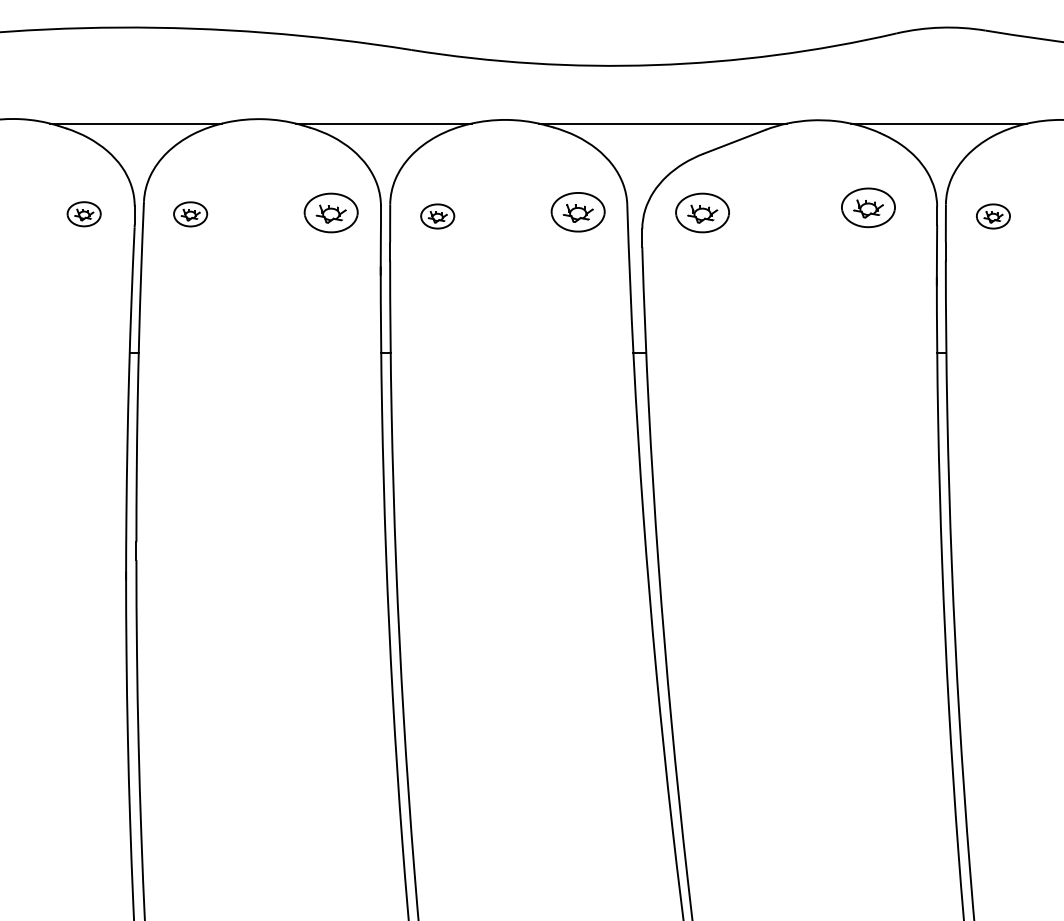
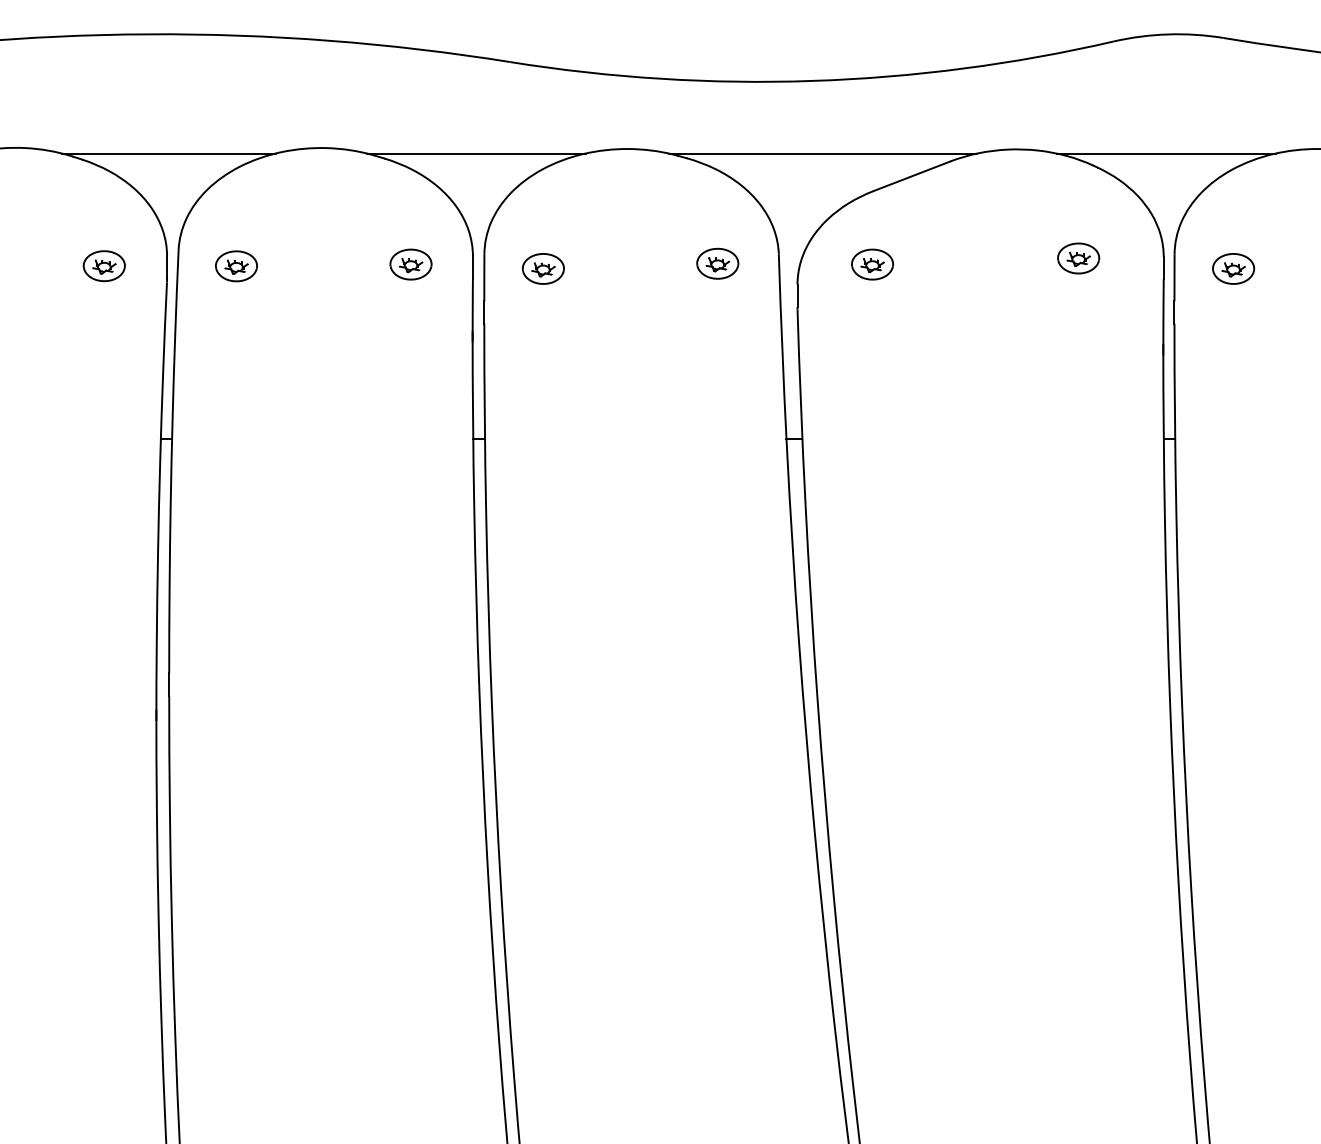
part: (868, 208) -> (1078, 259), size x0.62
part: (330, 212) -> (410, 263), size x0.62
part: (577, 212) -> (717, 263), size x0.62
part: (702, 212) -> (872, 263), size x0.62

